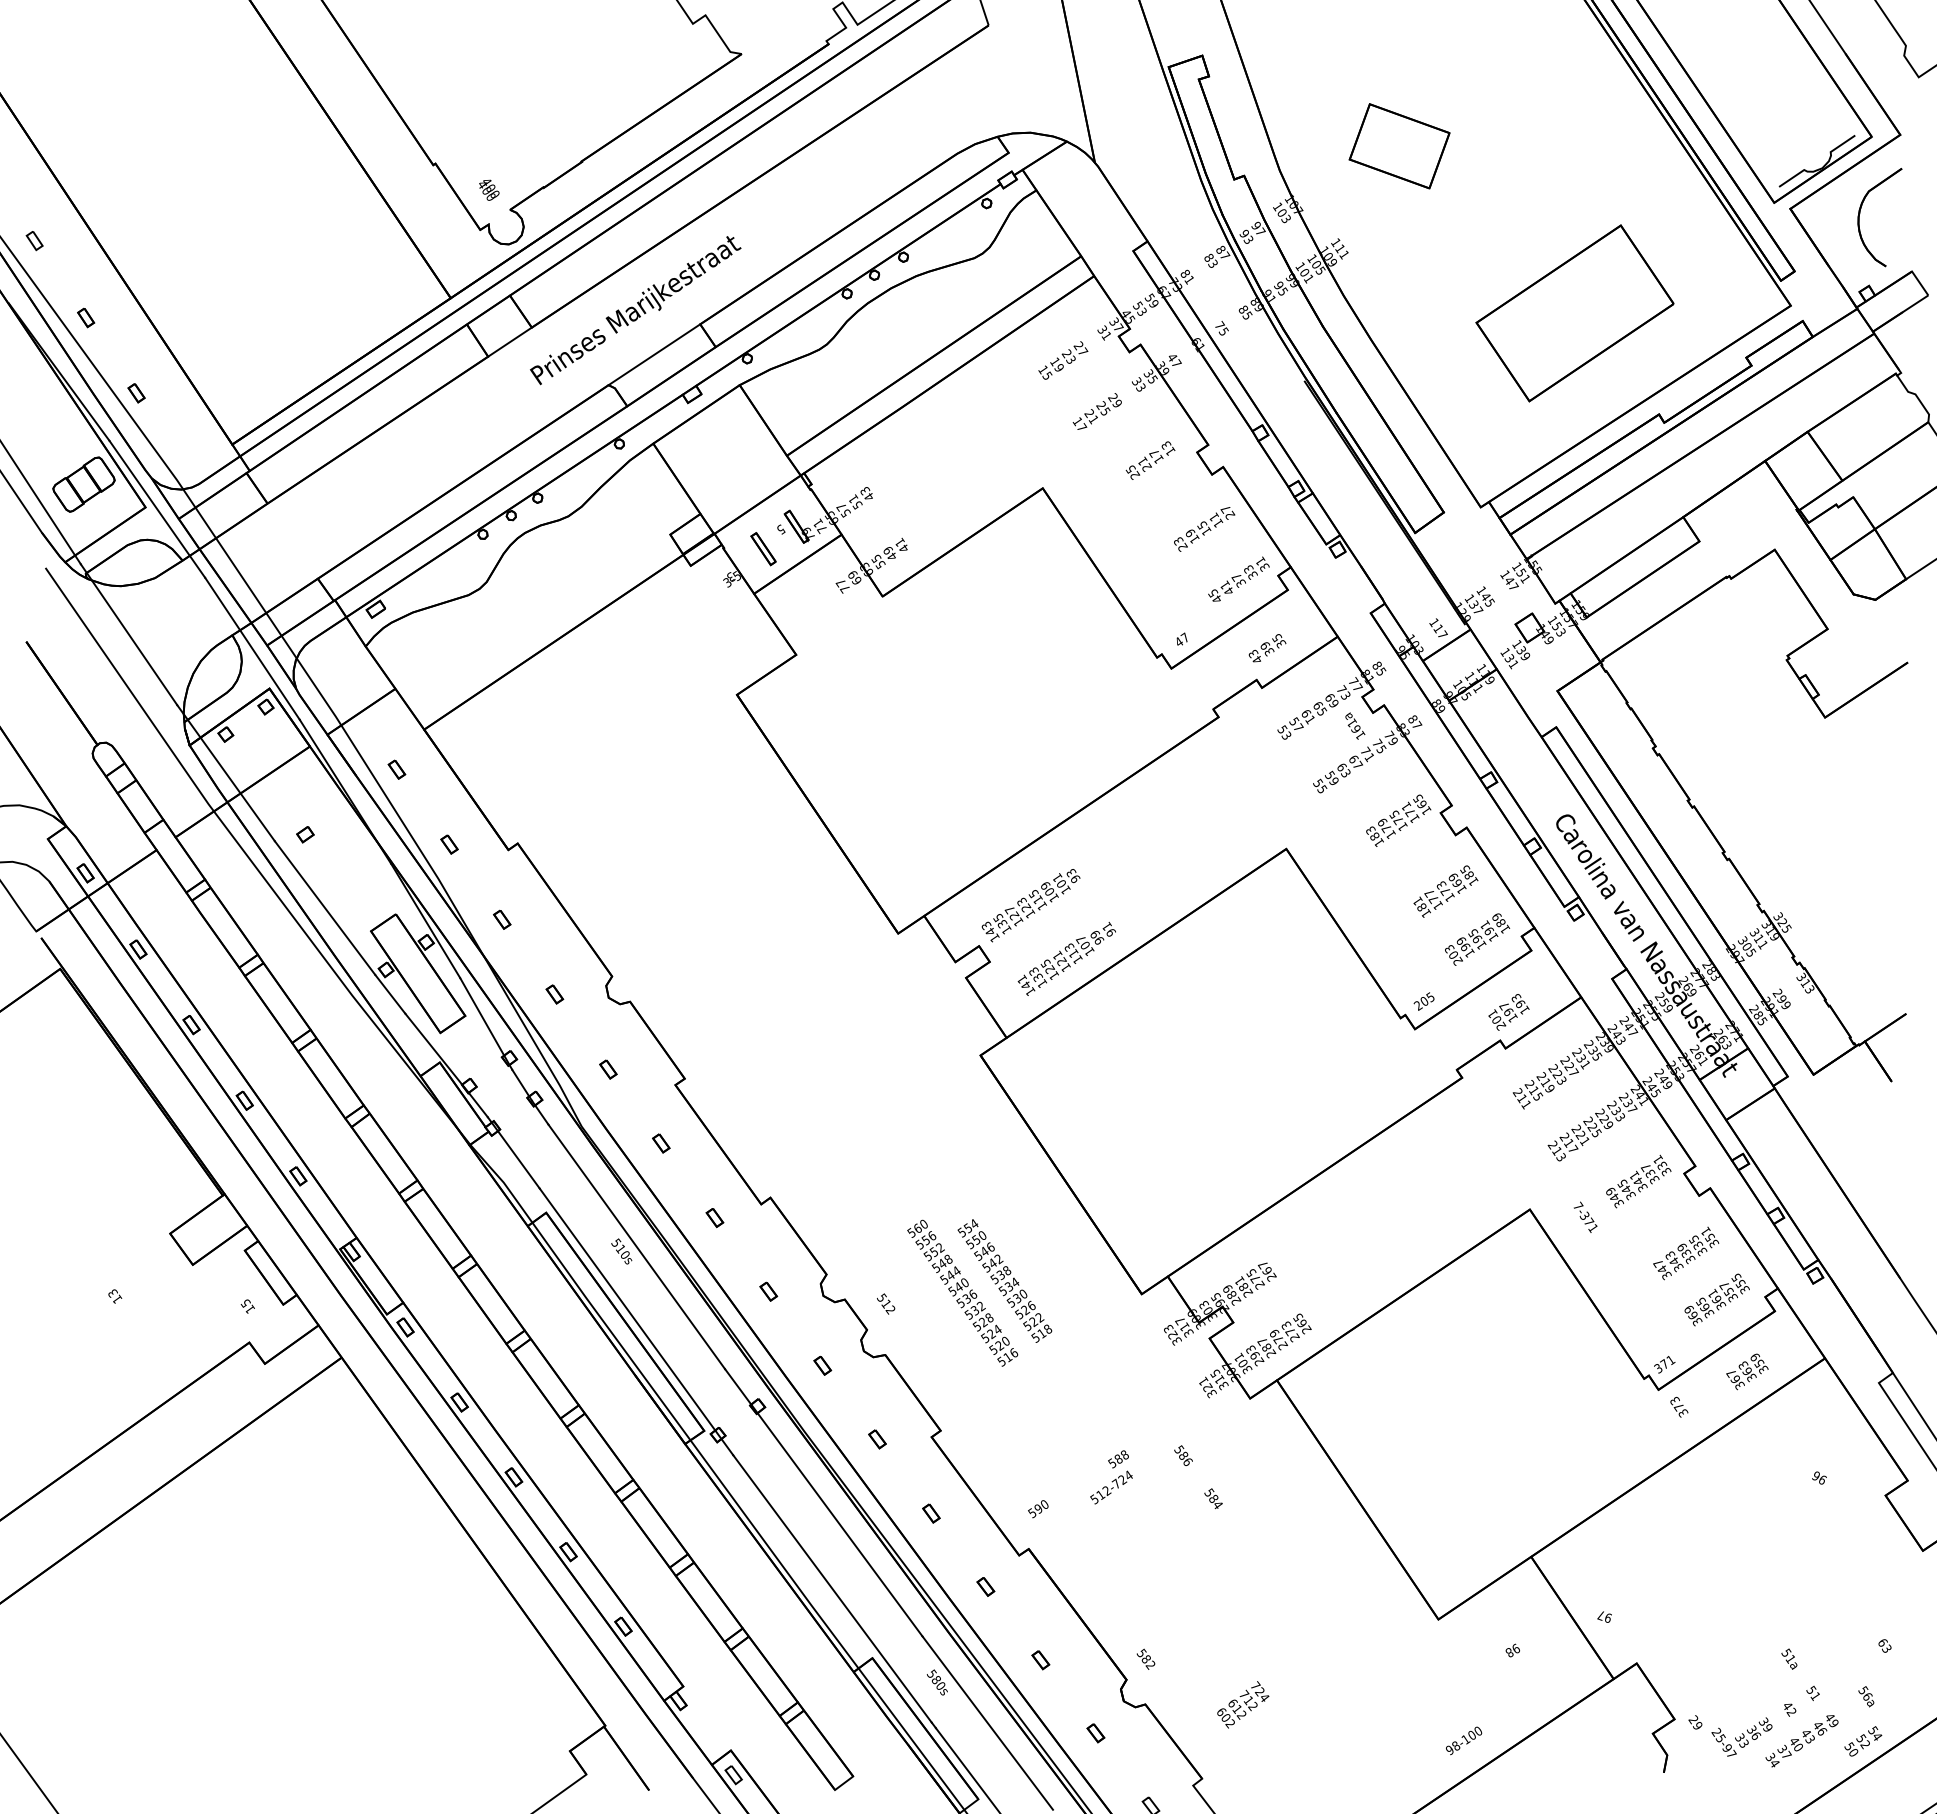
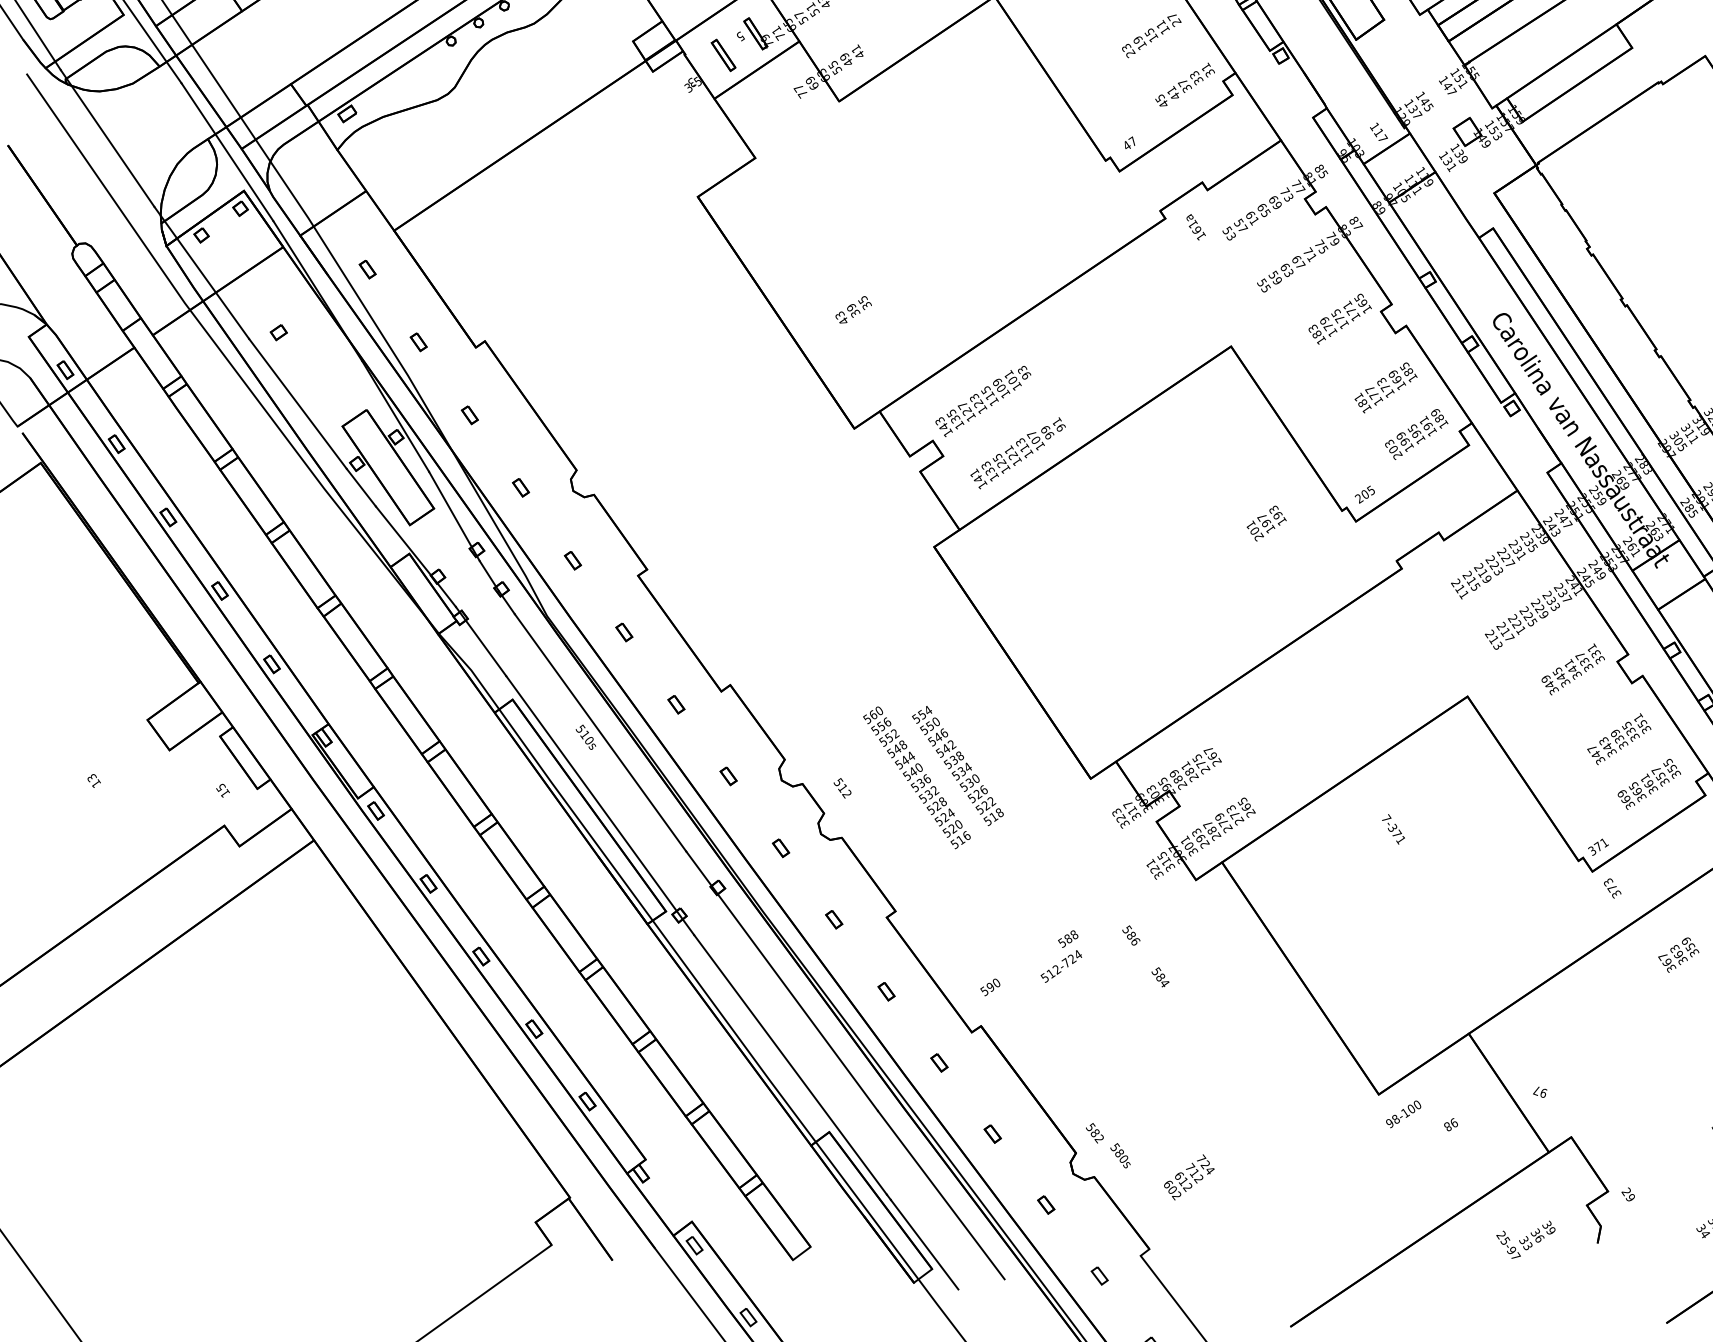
text: (1267, 648) -> (853, 310), moved
text: (1355, 725) -> (1196, 226), moved
text: (1508, 1012) -> (1266, 523), moved
text: (1585, 1216) -> (1393, 828), moved
text: (1747, 1371) -> (1678, 954), moved
text: (936, 1682) -> (1119, 1155), moved
text: (1741, 1736) -> (1525, 1239), moved
text: (1464, 1740) -> (1404, 1113), moved

